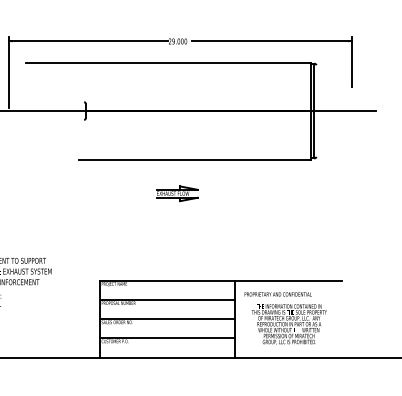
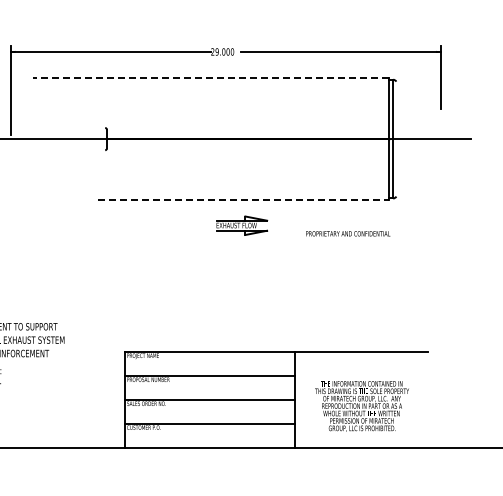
line: (168, 62) -> (210, 78), solid -> dashed
line: (195, 159) -> (244, 199), solid -> dashed
part: (177, 193) -> (242, 225), moved
text: (278, 294) -> (348, 233), moved

